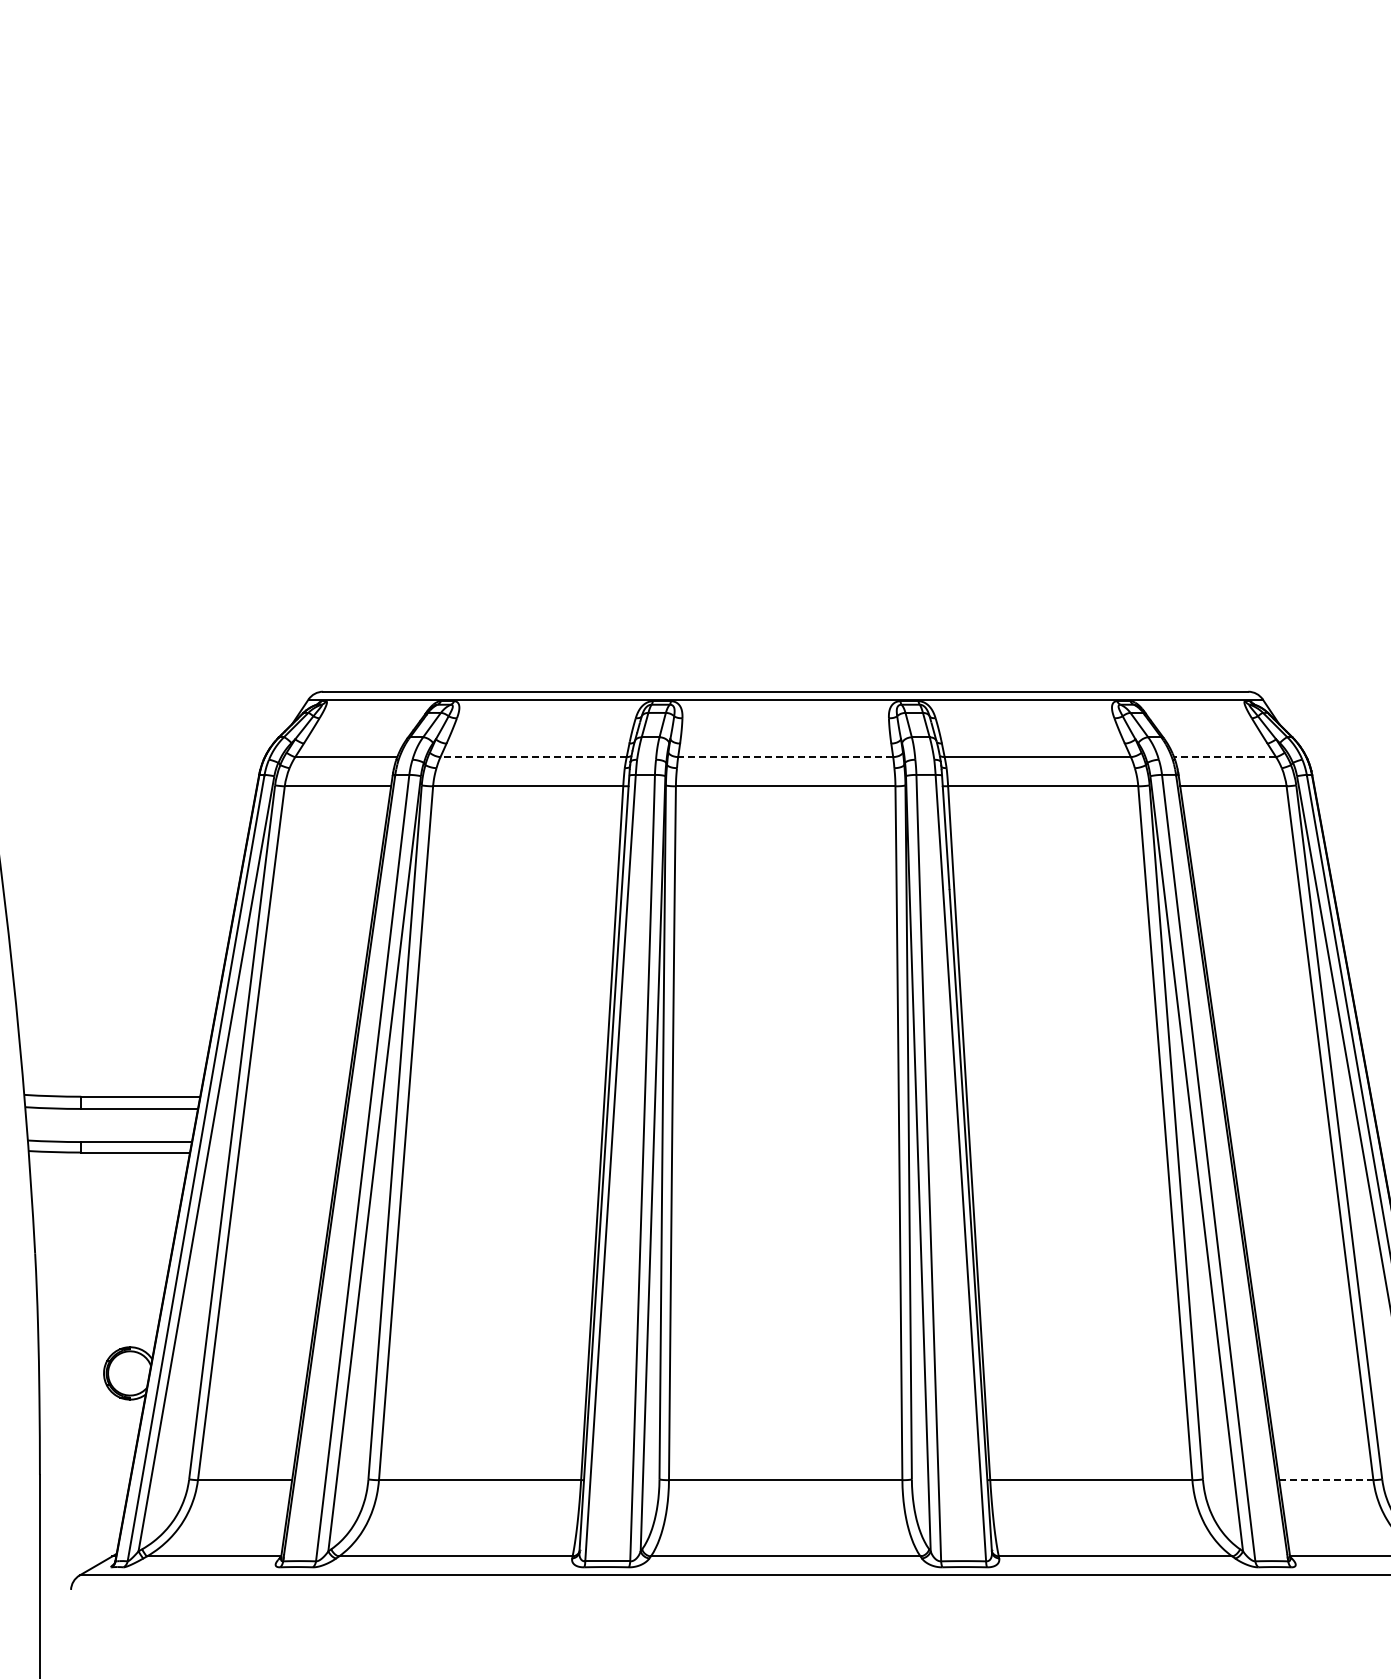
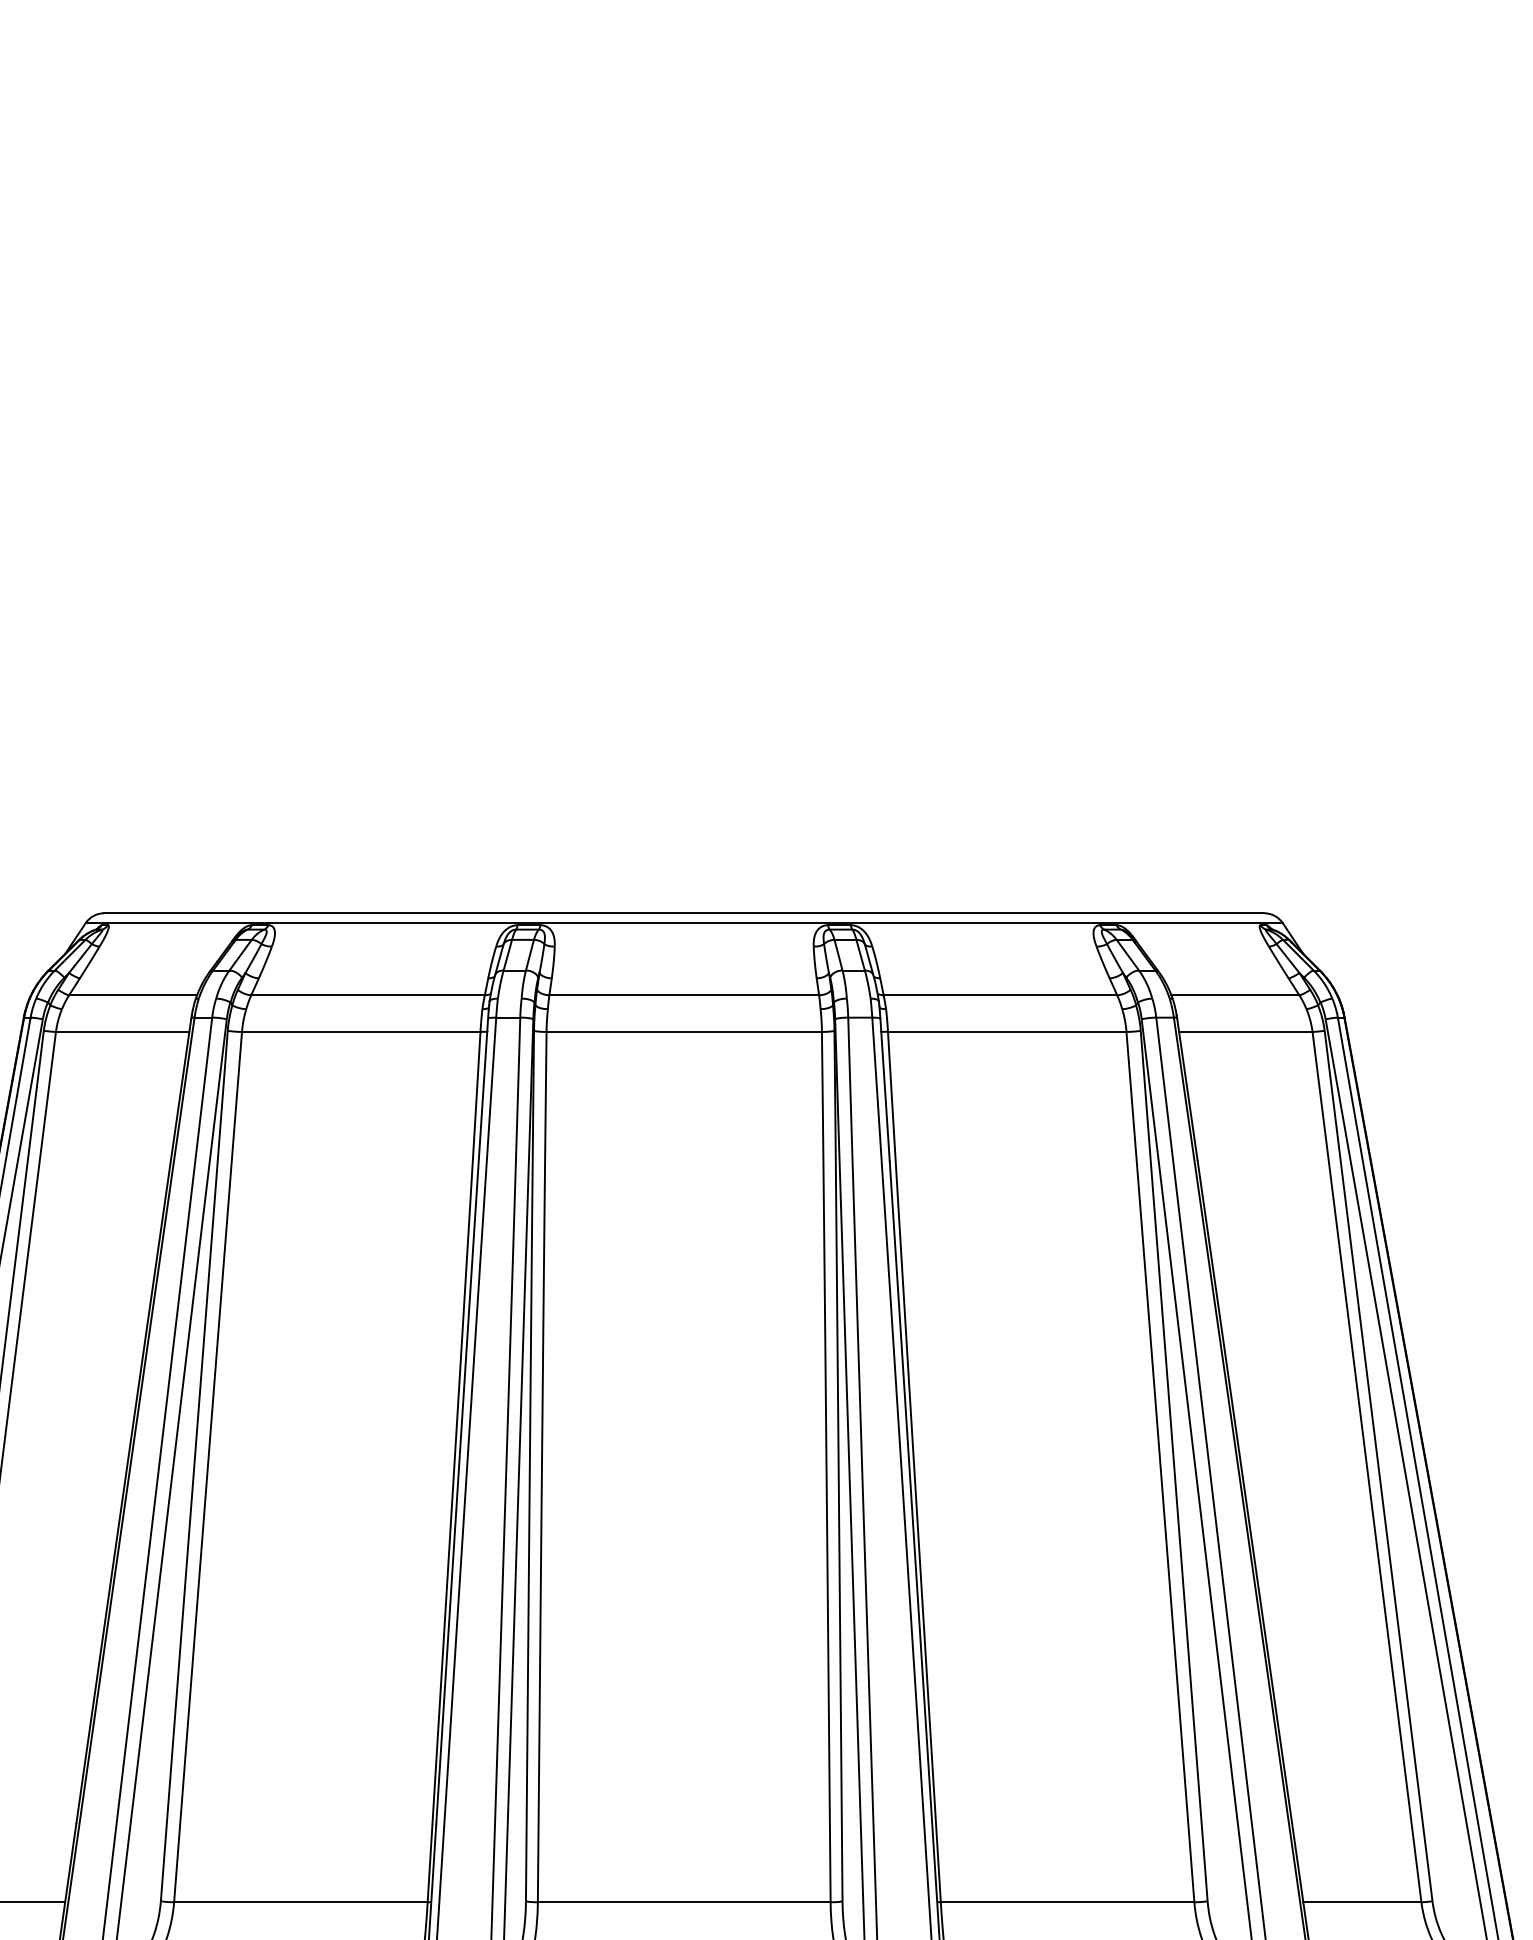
line: (533, 757) -> (367, 995), dashed -> solid
line: (785, 757) -> (684, 995), dashed -> solid
line: (1225, 757) -> (1235, 995), dashed -> solid
line: (1326, 1480) -> (1362, 1902), dashed -> solid

